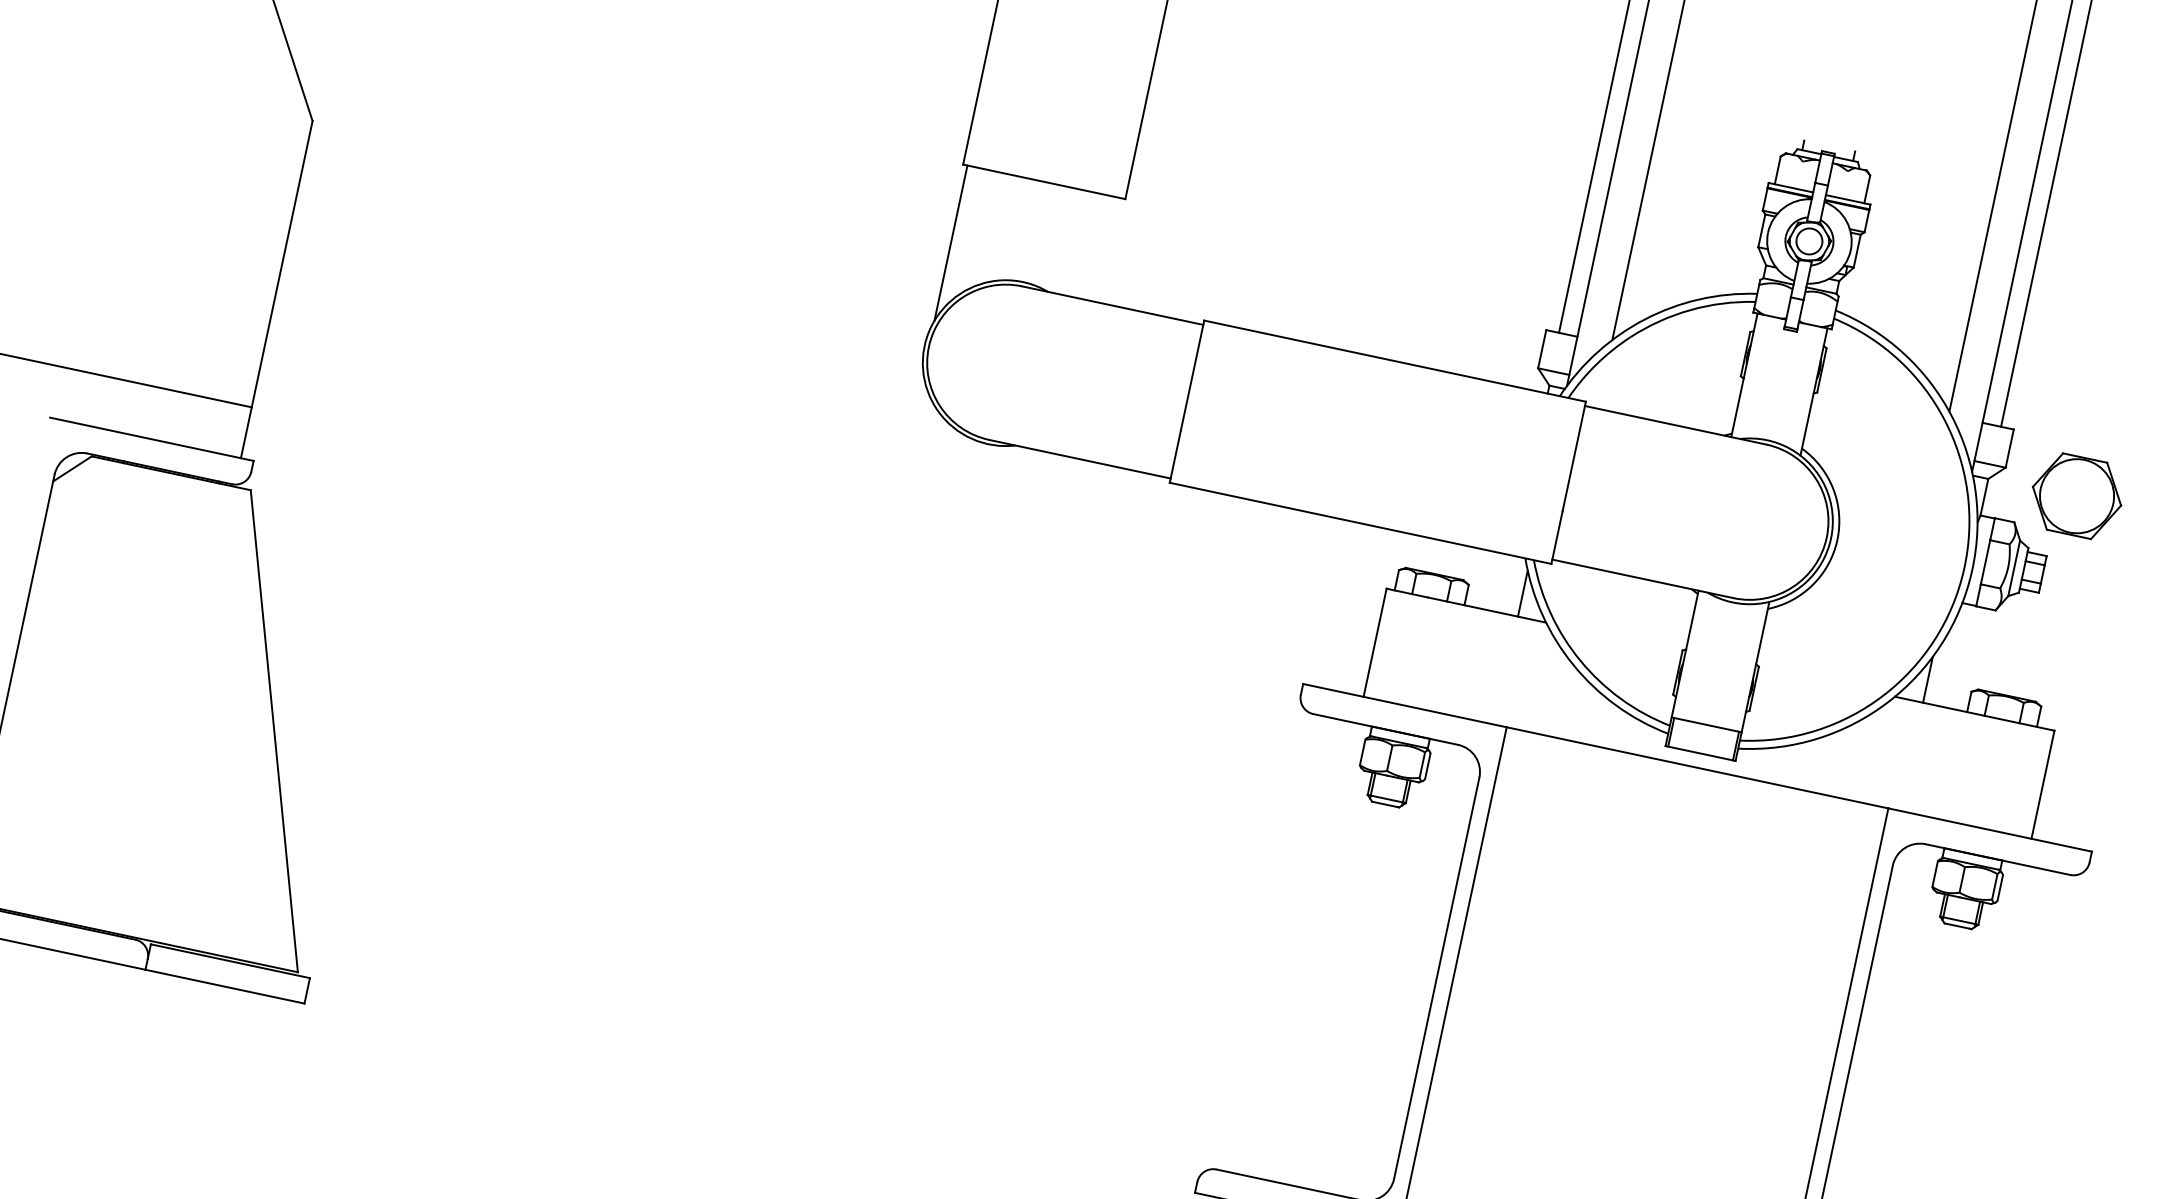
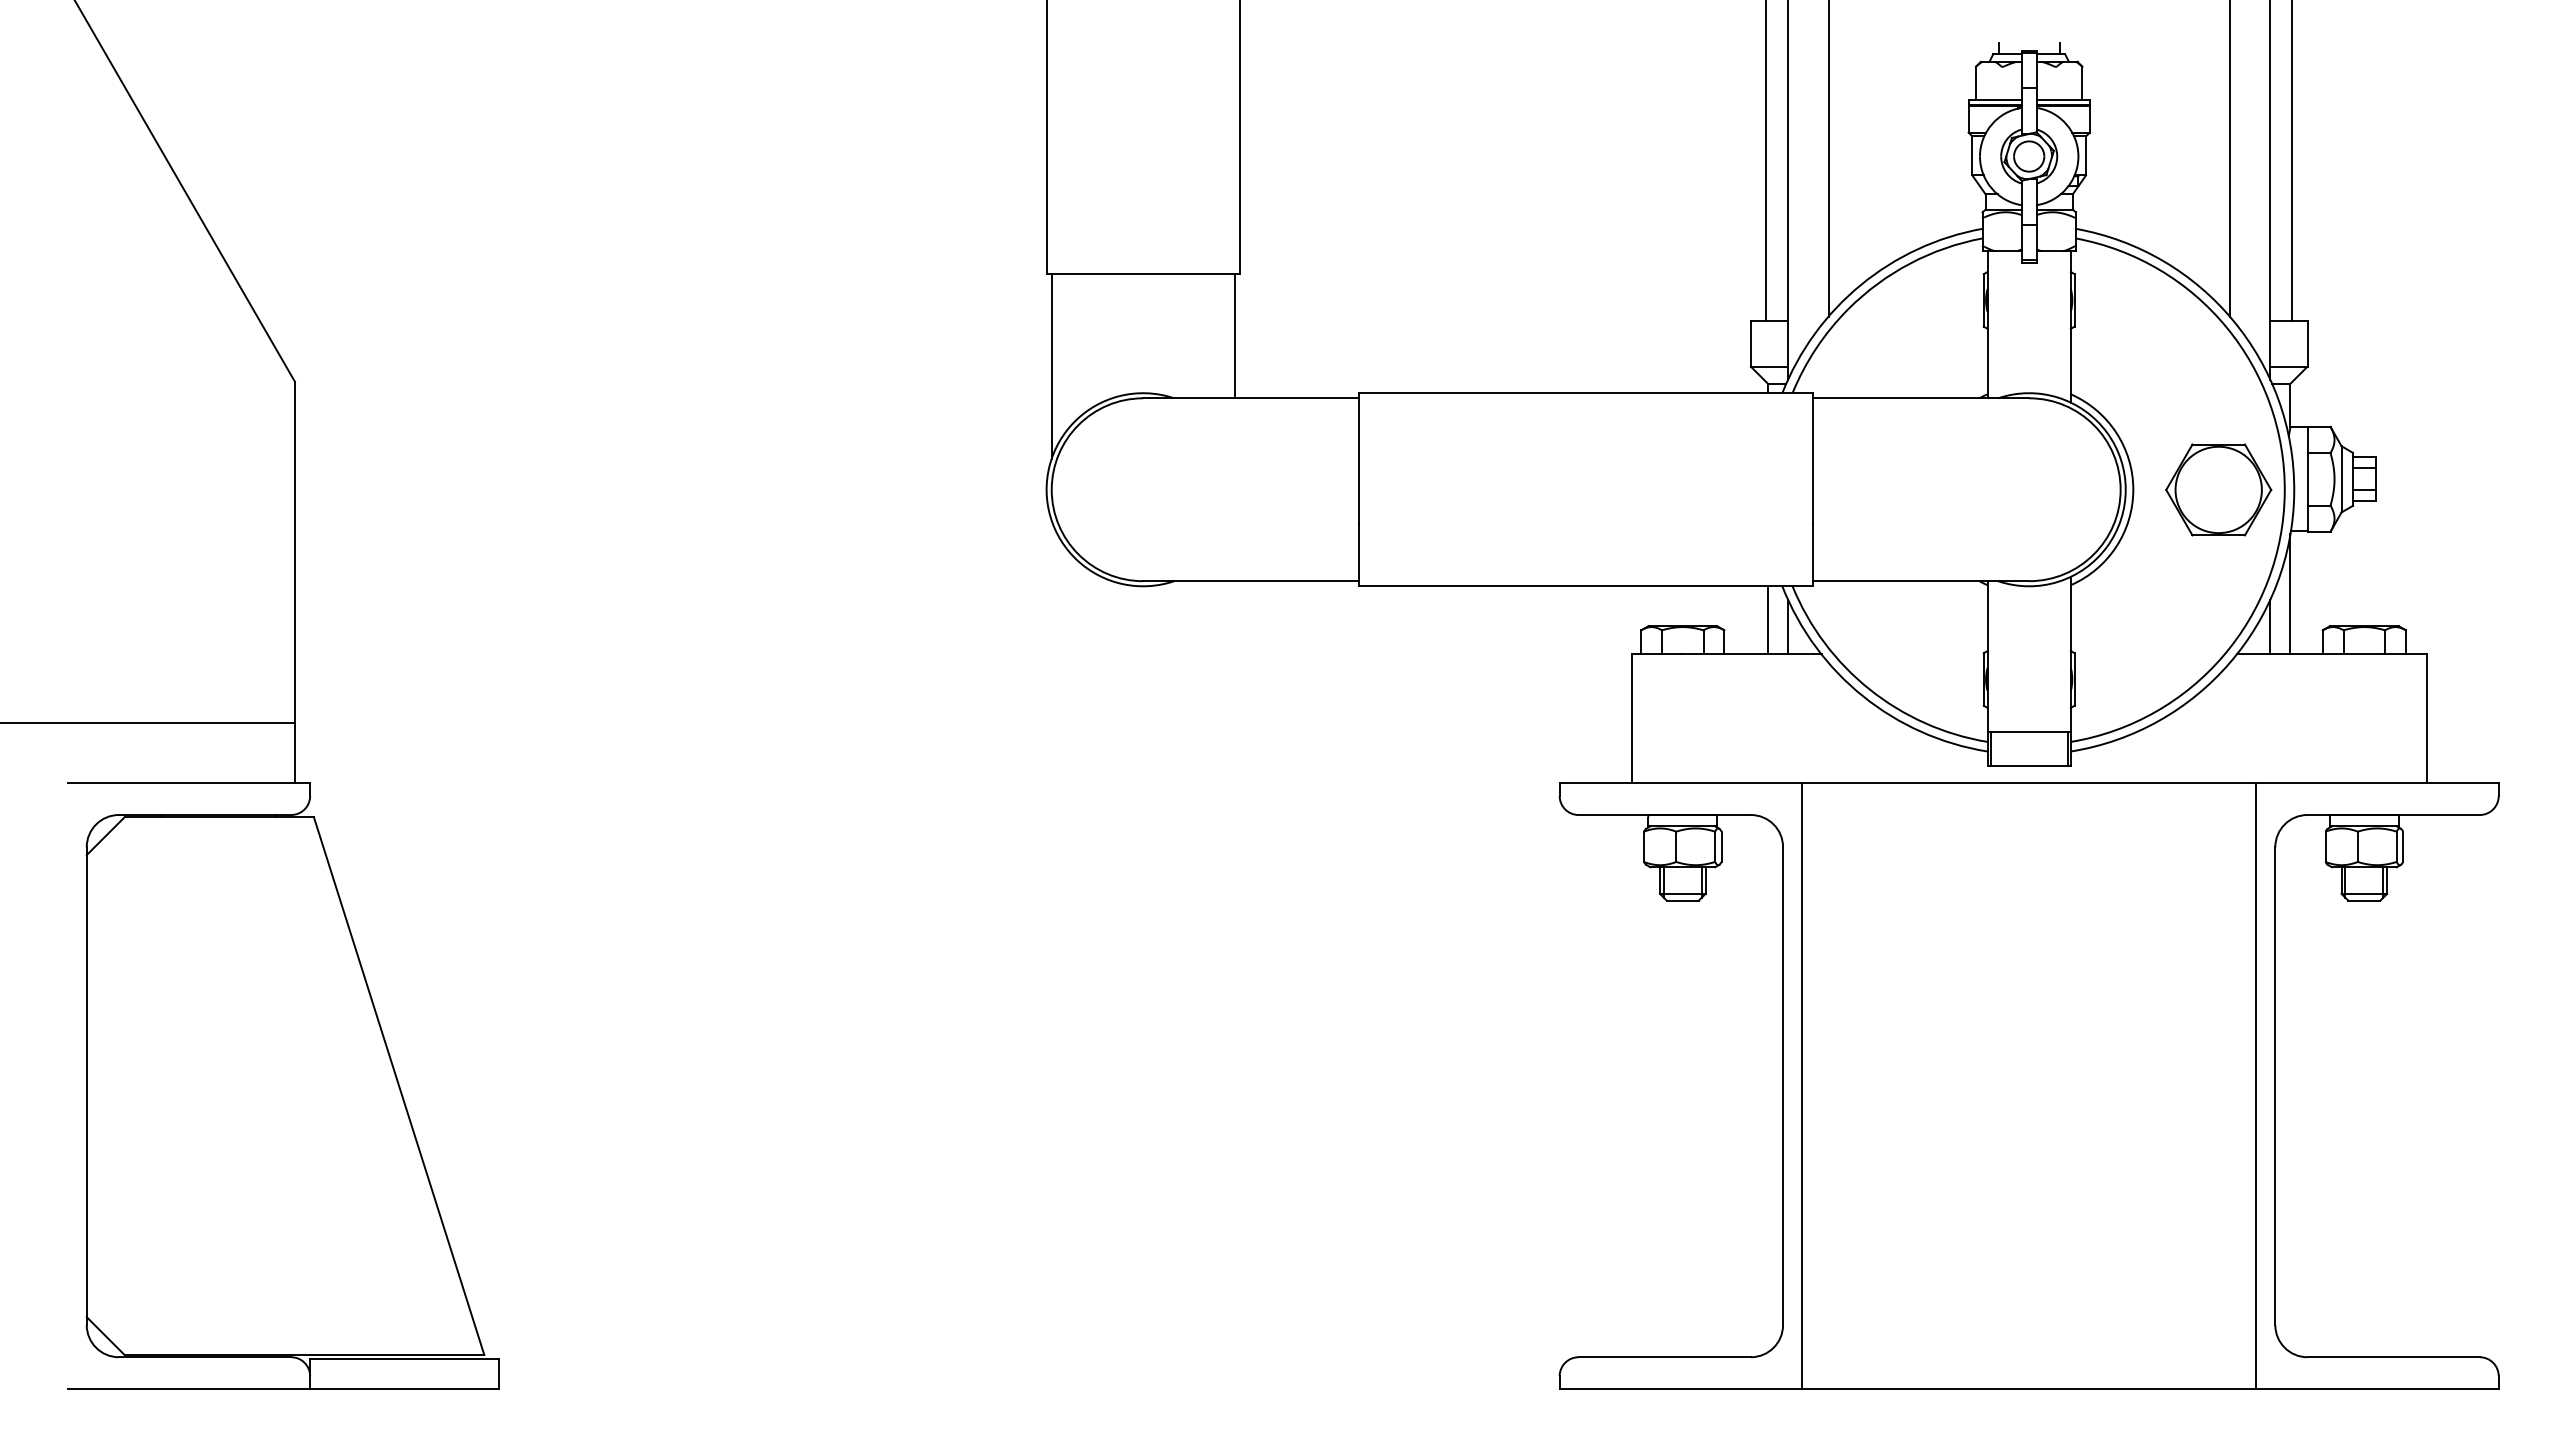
line: (1109, 249) -> (1234, 335), added
part: (2076, 495) -> (2218, 489), moved
line: (1506, 584) -> (1767, 620), added
line: (1950, 655) -> (2290, 594), added

